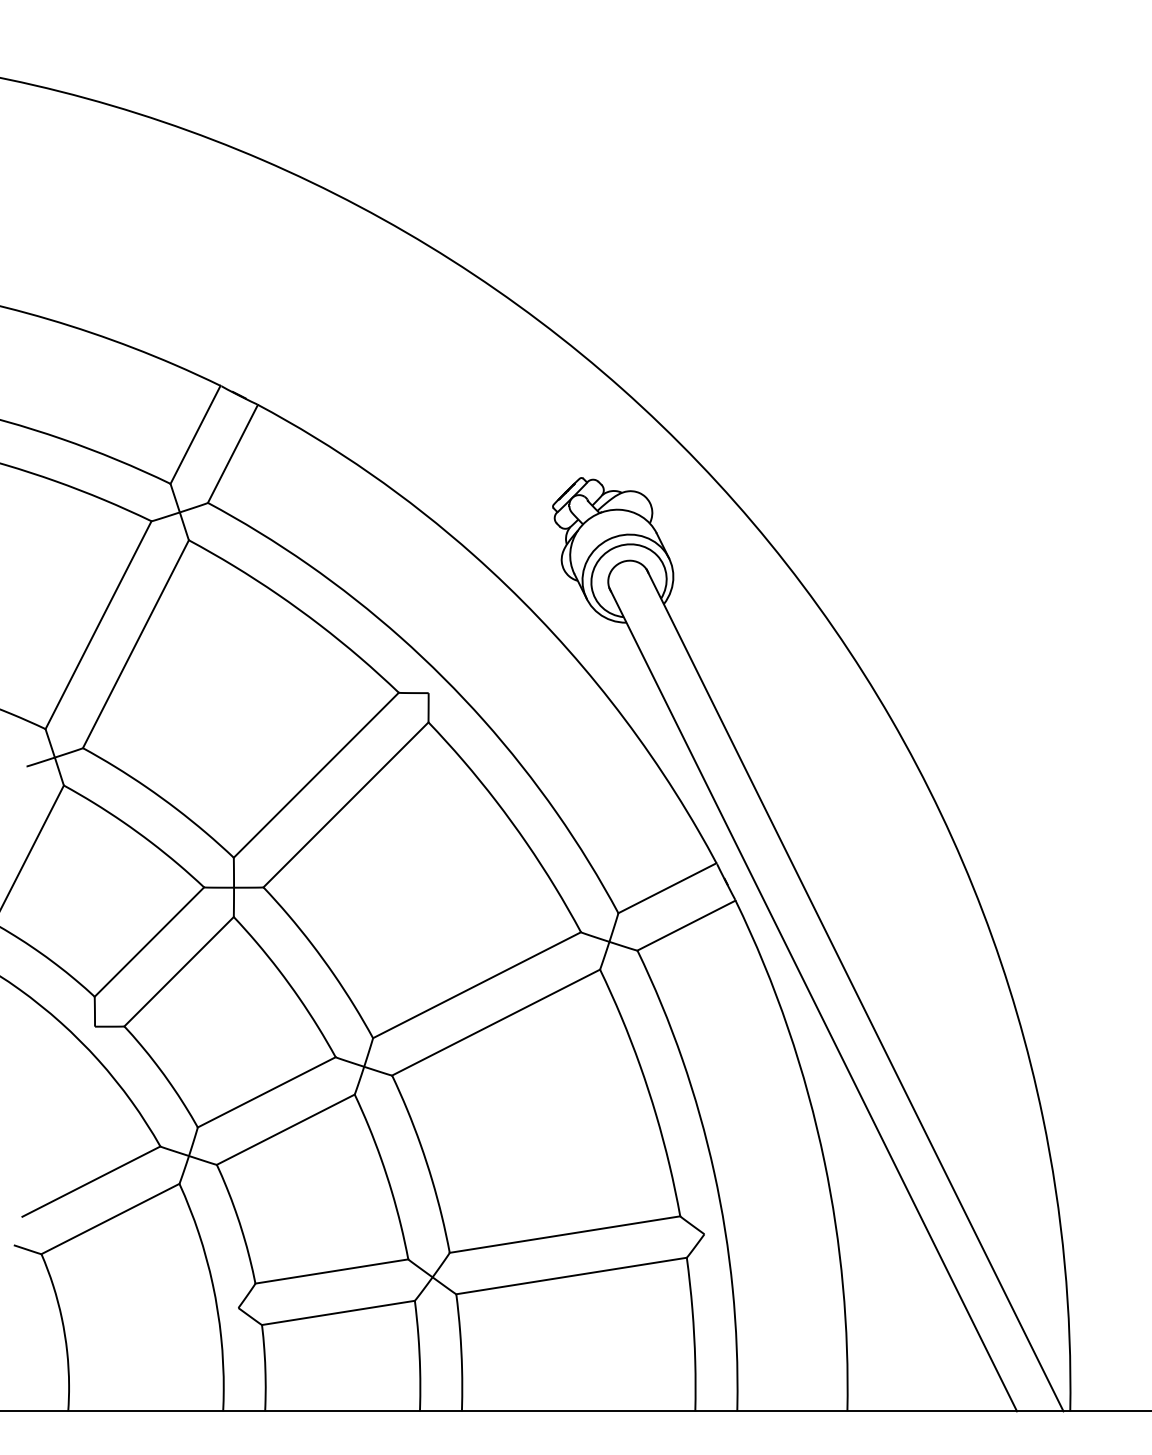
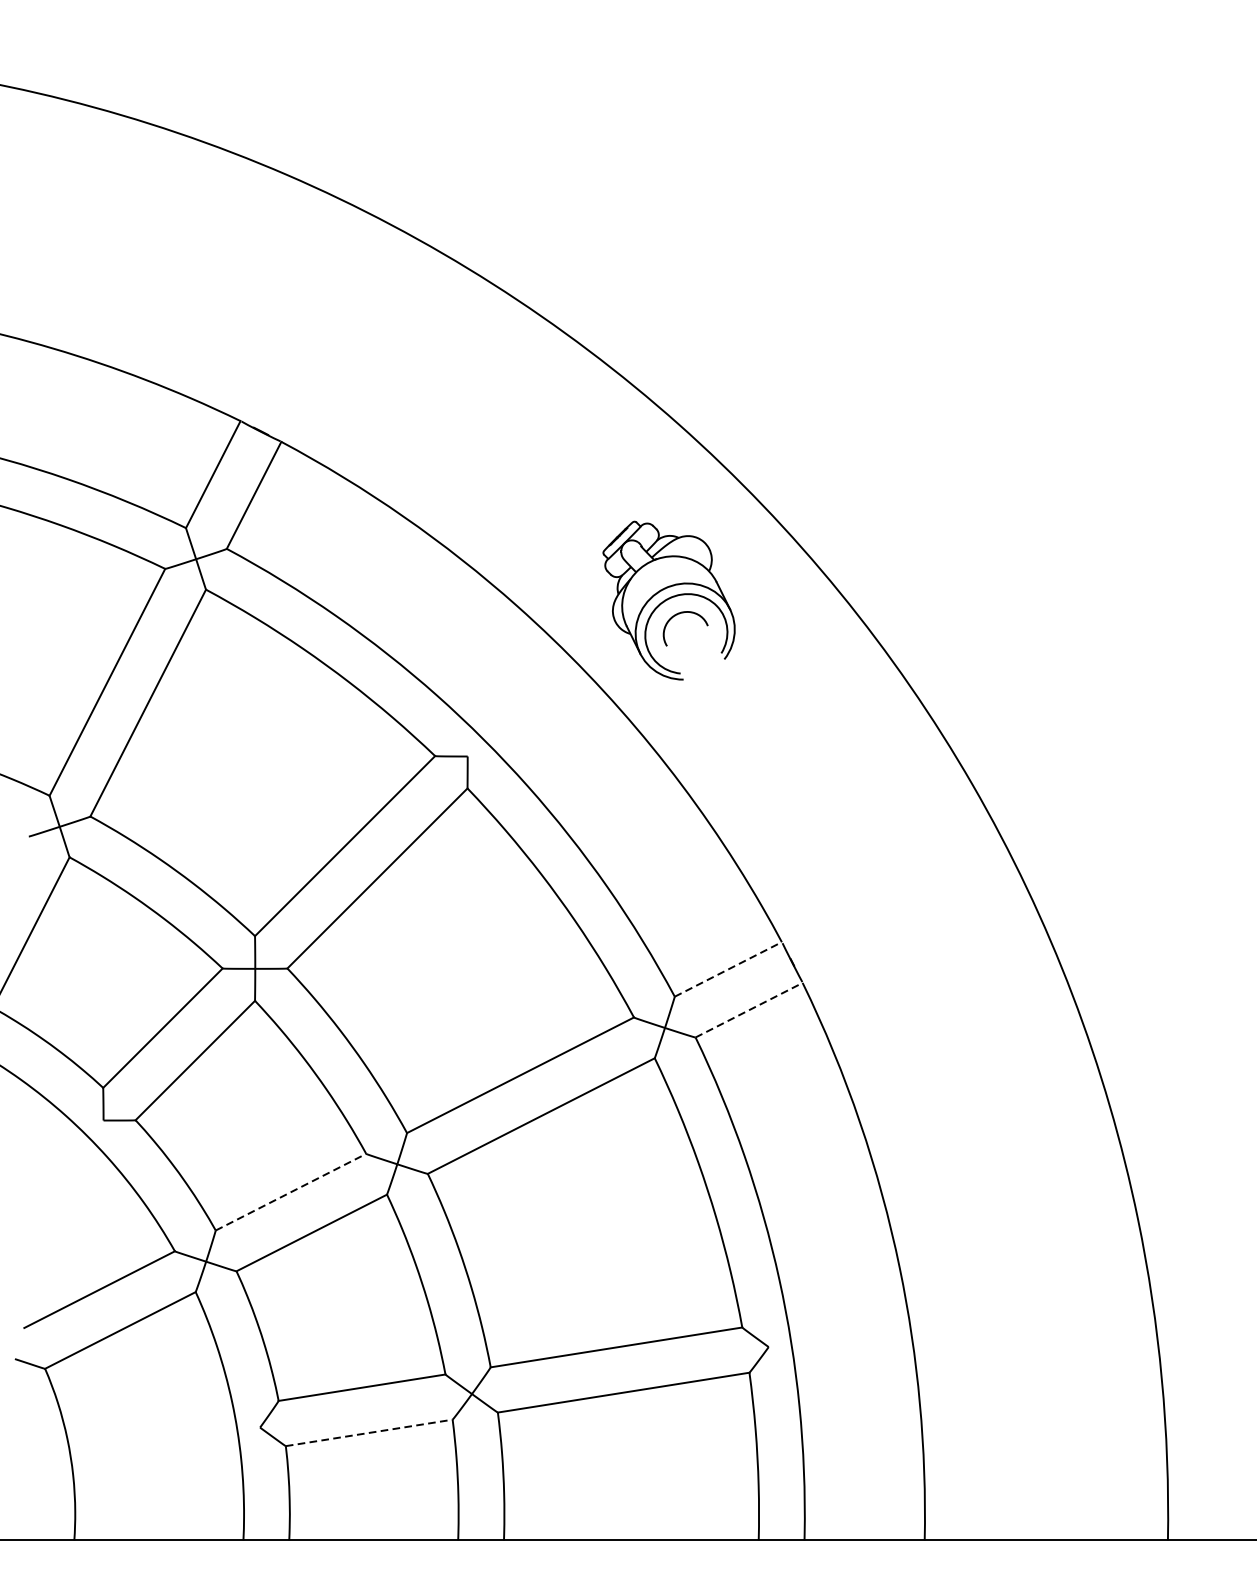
line: (667, 888) -> (728, 969), solid -> dashed
line: (686, 925) -> (749, 1010), solid -> dashed
line: (854, 990) -> (932, 1081), removed
line: (813, 999) -> (887, 1090), removed
line: (267, 1092) -> (291, 1192), solid -> dashed
line: (338, 1312) -> (369, 1432), solid -> dashed

